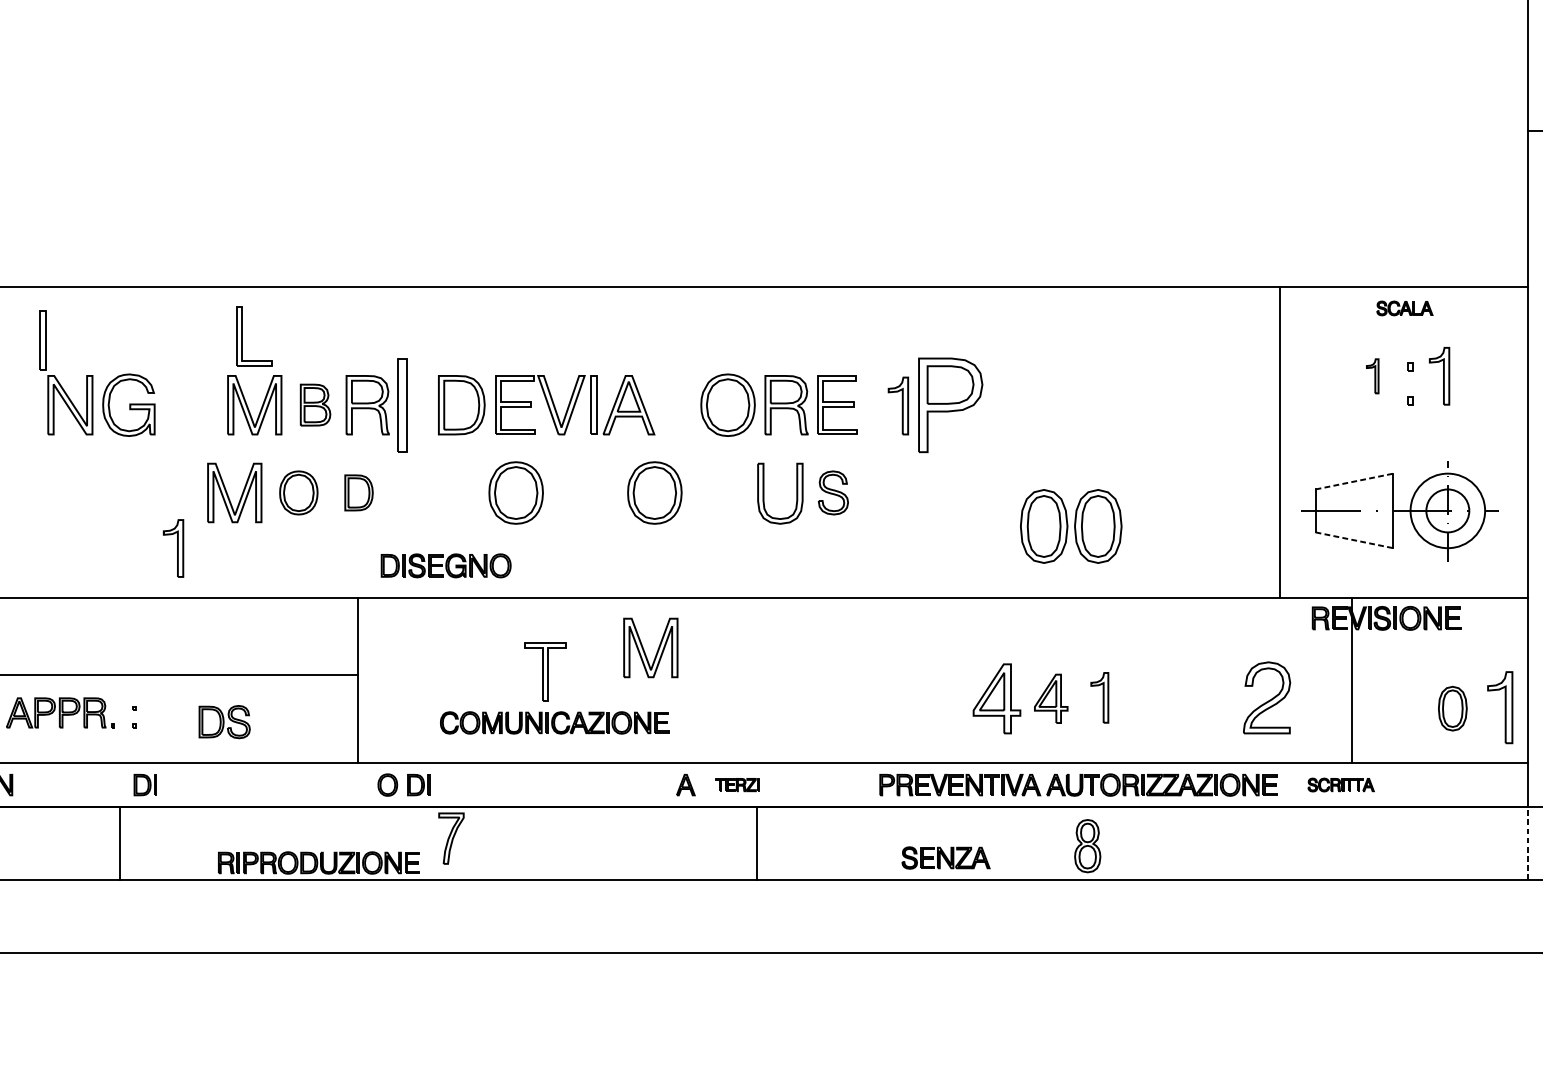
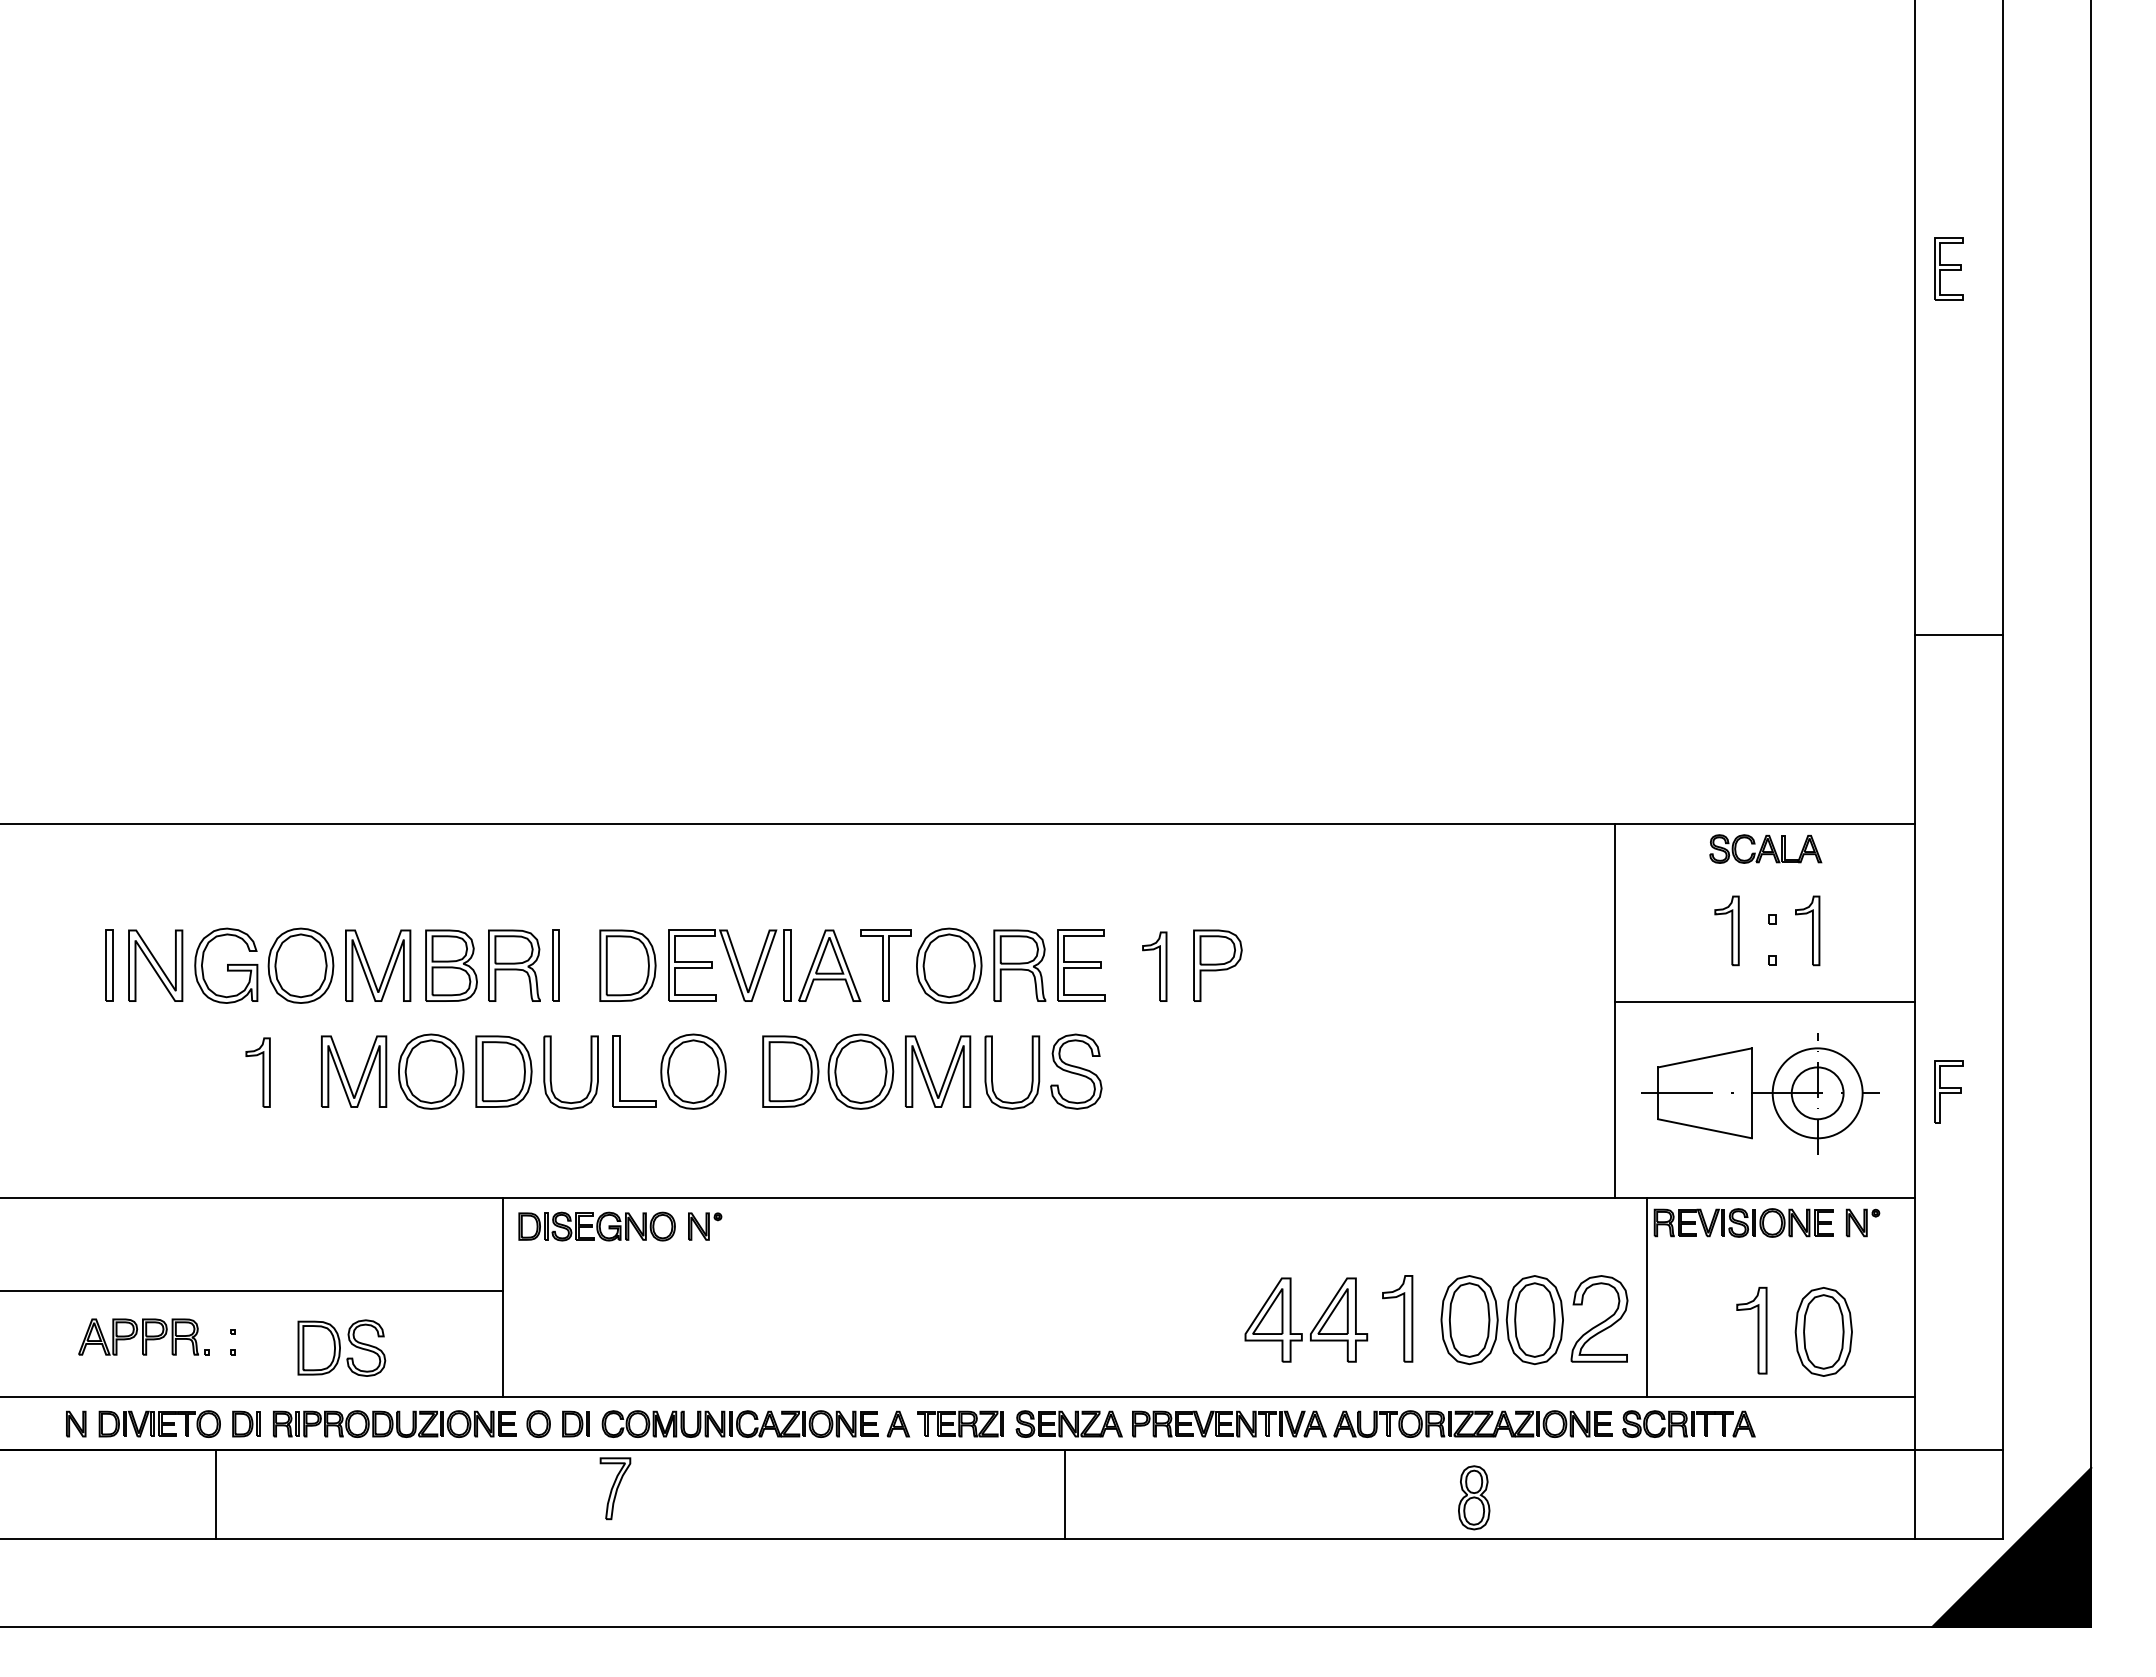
part: (1404, 308) -> (1765, 848), size x1.67
part: (242, 336) -> (620, 1071), moved
part: (42, 340) -> (109, 965), moved
part: (1372, 375) -> (1726, 930), size x1.67
part: (190, 404) -> (300, 965), added
part: (315, 404) -> (451, 965), size x1.43
part: (401, 404) -> (555, 965), size x0.62
part: (950, 404) -> (1217, 965), size x0.62
line: (1403, 435) -> (1764, 1002), added
line: (1354, 481) -> (1704, 1057), dashed -> solid
part: (298, 492) -> (431, 1071), size x1.43
part: (358, 492) -> (503, 1071), size x1.67
part: (596, 492) -> (790, 1071), added
part: (833, 492) -> (1076, 1071), size x1.43
part: (398, 493) -> (551, 1072), added
part: (1070, 526) -> (1501, 1320), moved
line: (1354, 540) -> (1704, 1128), dashed -> solid
part: (172, 548) -> (257, 1072), moved
part: (445, 565) -> (596, 1226), moved
part: (1484, 617) -> (1862, 1222), added
part: (526, 621) -> (705, 1226), added
part: (657, 648) -> (946, 1072), moved
part: (545, 671) -> (885, 965), moved
line: (1352, 680) -> (1646, 1297), moved
part: (1099, 697) -> (1397, 1318), size x1.43
part: (1051, 698) -> (1339, 1319), size x1.43
part: (1499, 707) -> (1751, 1330), moved
part: (1452, 708) -> (1823, 1331), size x1.67
part: (224, 721) -> (341, 1347), size x1.43
part: (554, 722) -> (739, 1423), moved
part: (73, 784) -> (159, 1423), added
part: (737, 784) -> (960, 1423), size x1.67
part: (1340, 784) -> (1688, 1423), size x1.67
line: (1528, 842) -> (1914, 1493), dashed -> solid
line: (757, 843) -> (1065, 1494), moved
part: (1087, 845) -> (1474, 1497), moved
part: (945, 857) -> (1068, 1423), moved
part: (318, 862) -> (394, 1423), moved

